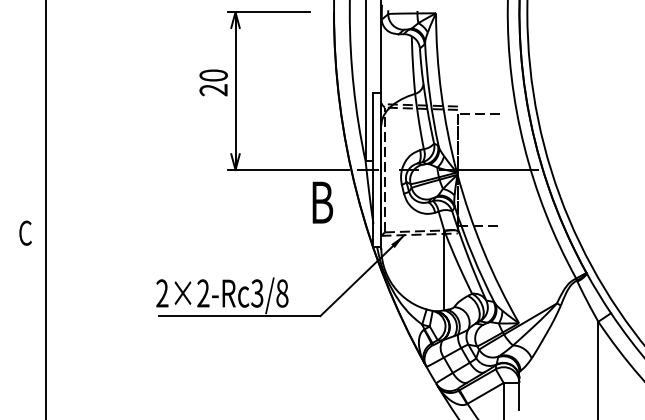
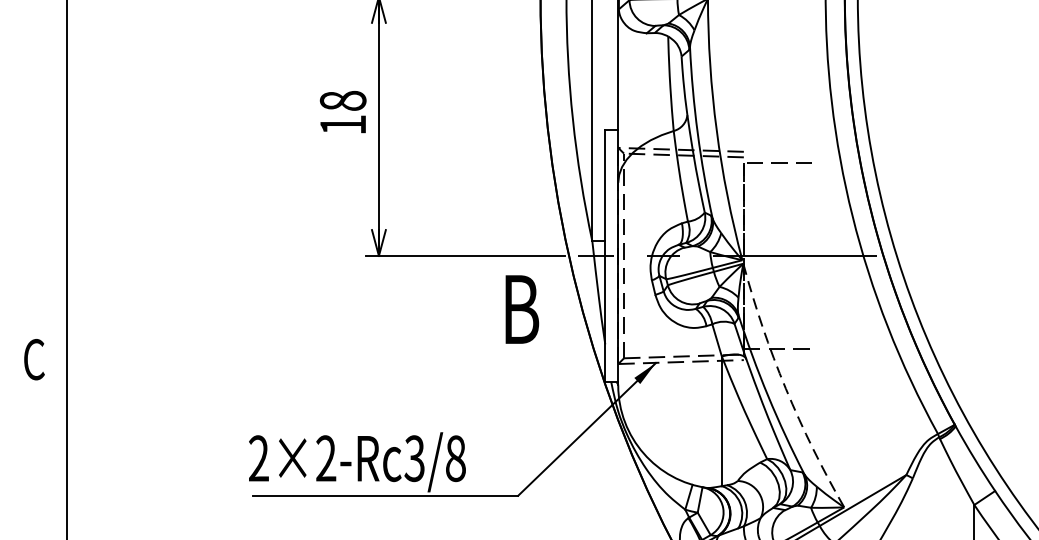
text: (213, 82) -> (342, 112), 20 -> 18
arc: (483, 250) -> (785, 388), solid -> dashed

